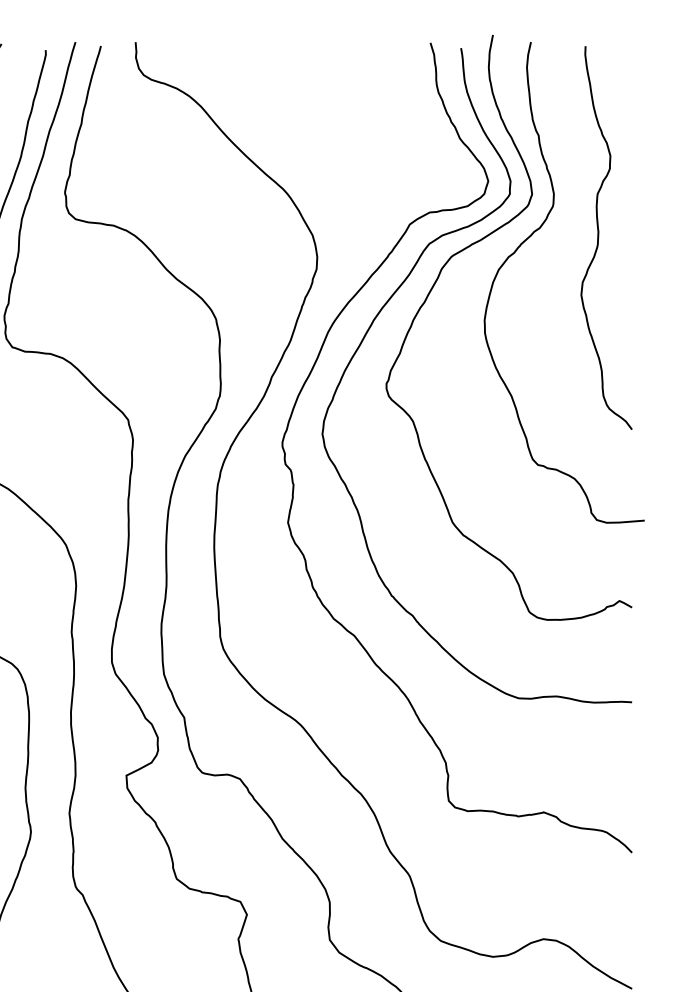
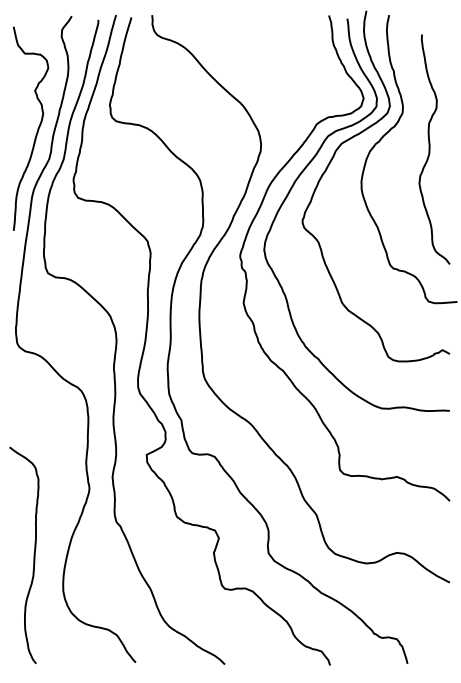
curve: (599, 237) -> (430, 149), moved

